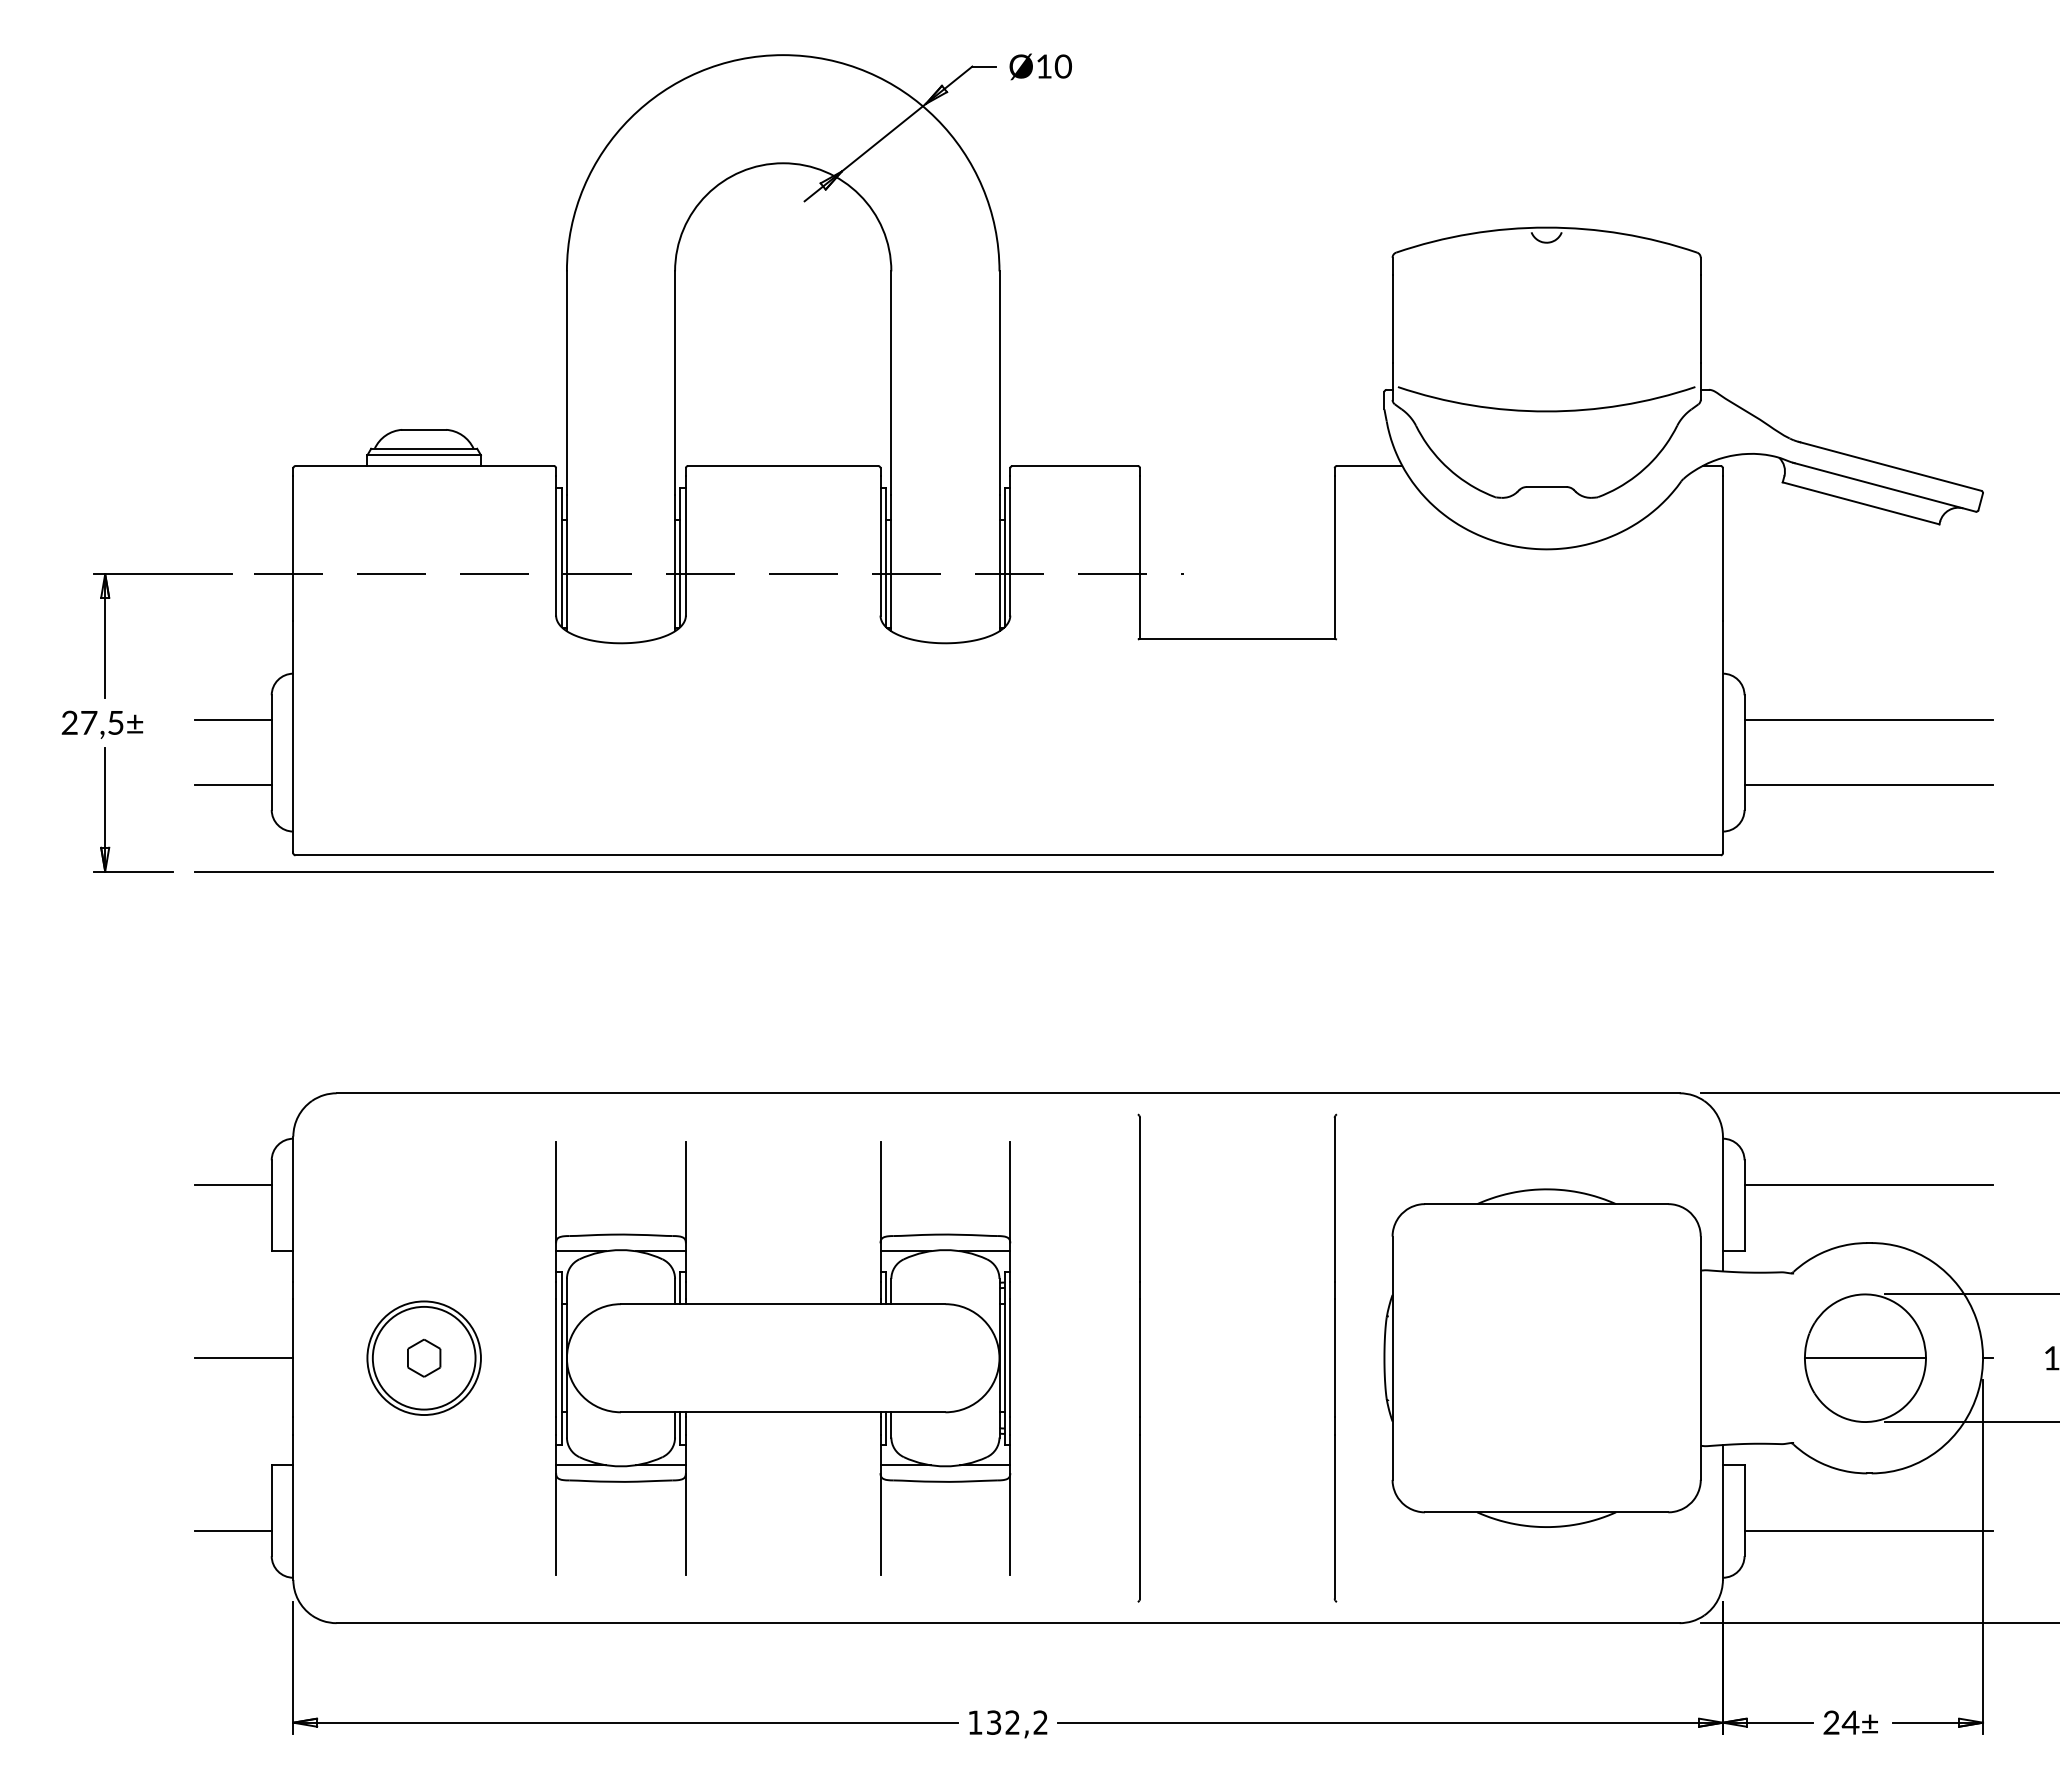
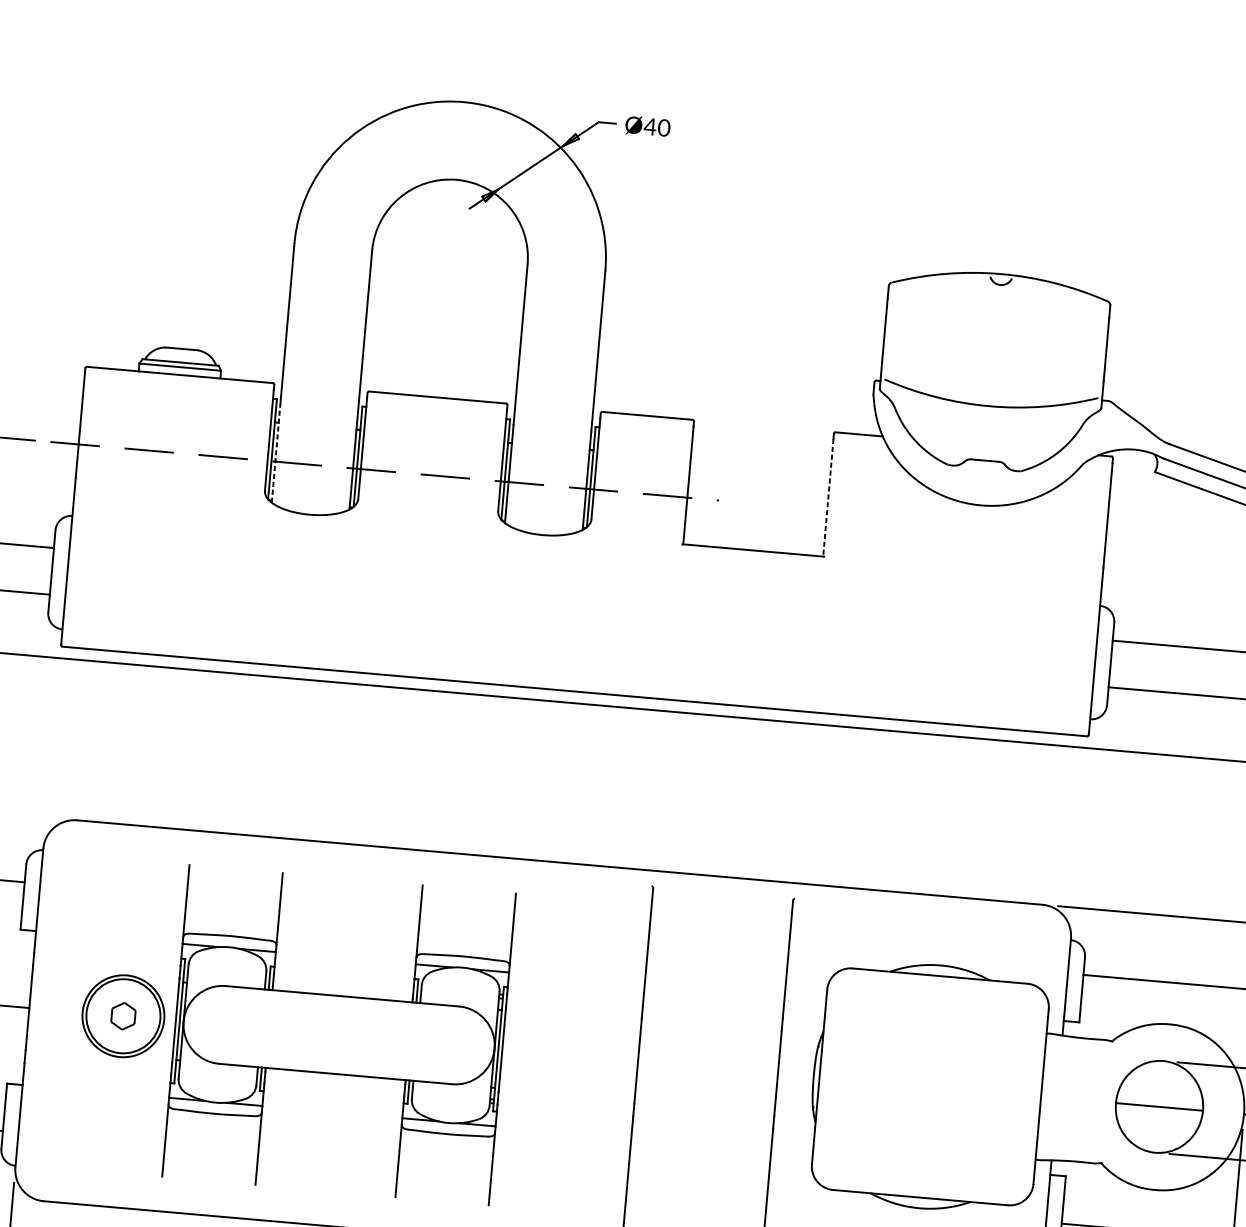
text: (1043, 66) -> (649, 126), Ø10 -> Ø40
line: (1334, 557) -> (828, 497), solid -> dashed
line: (566, 562) -> (275, 453), solid -> dashed
part: (783, 1358) -> (339, 1035), moved

